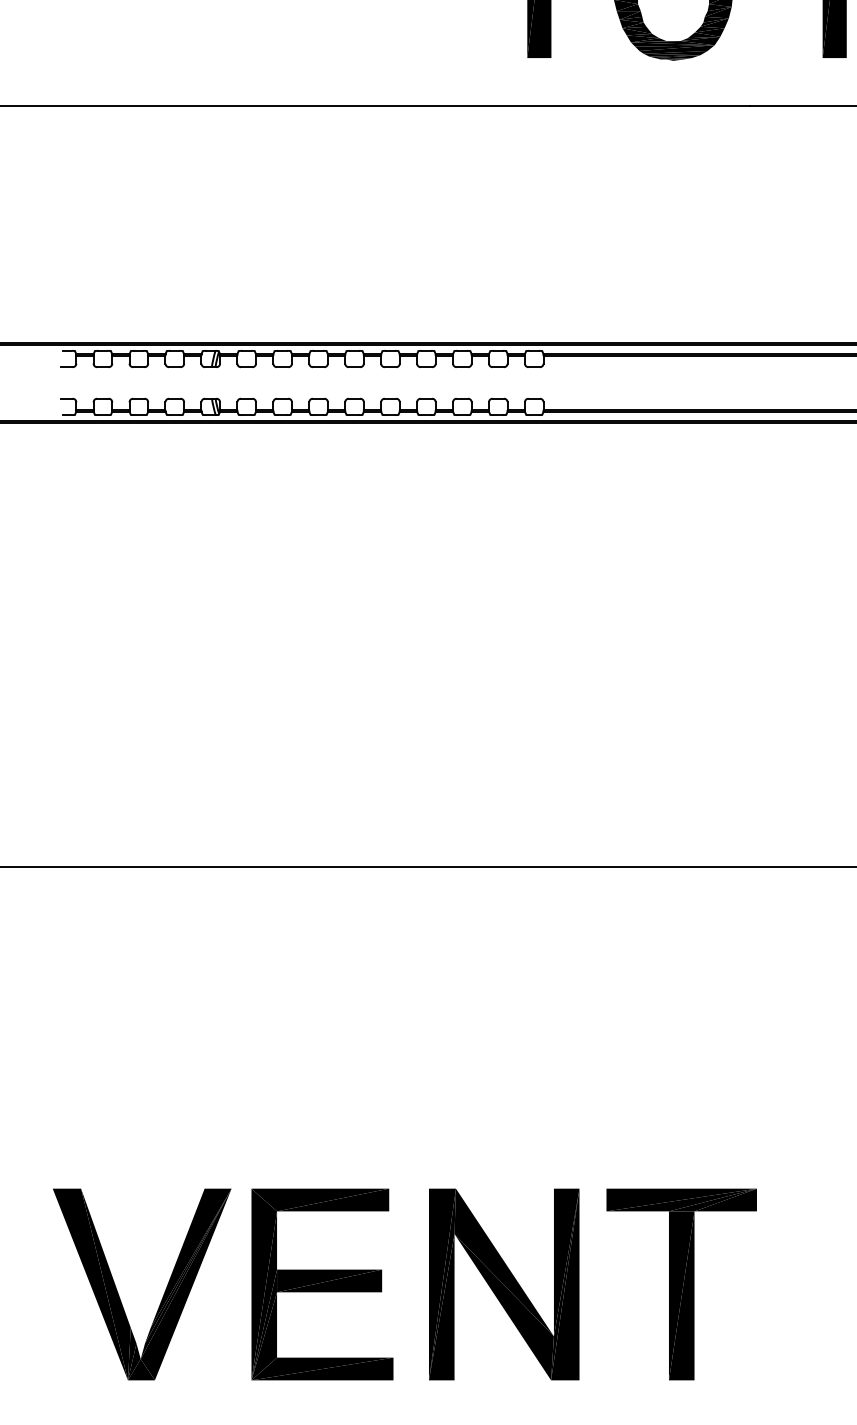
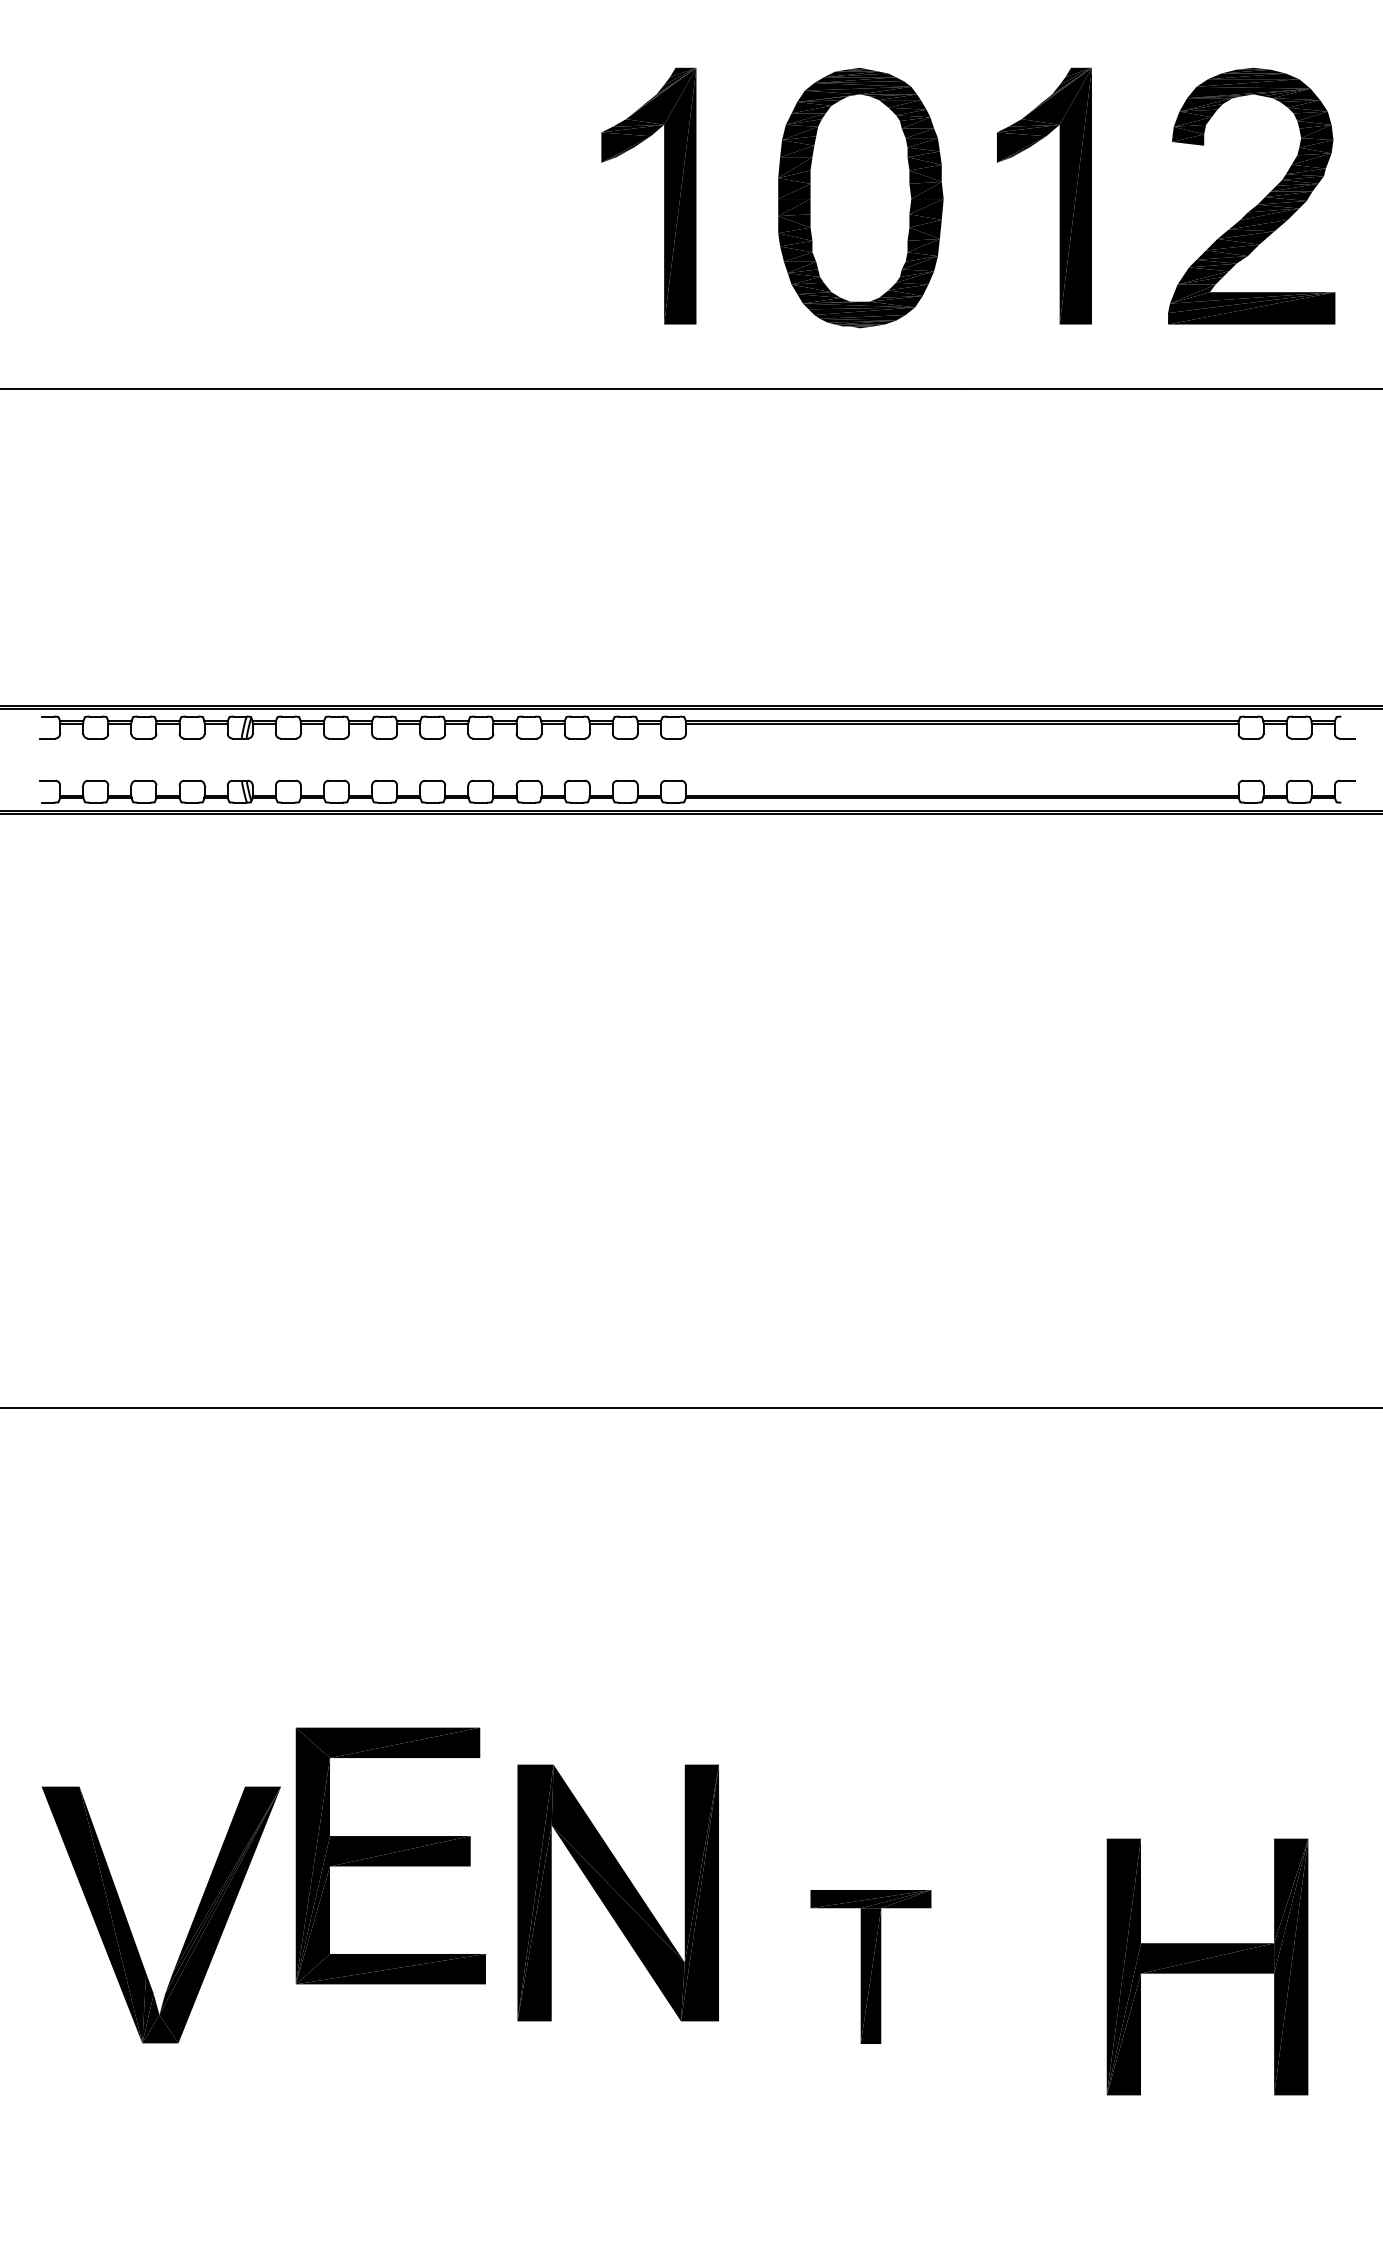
part: (322, 1284) -> (390, 1855), moved
part: (503, 1284) -> (617, 1892), moved
part: (681, 1284) -> (870, 1966), size x0.6
part: (163, 1293) -> (190, 1926), moved

